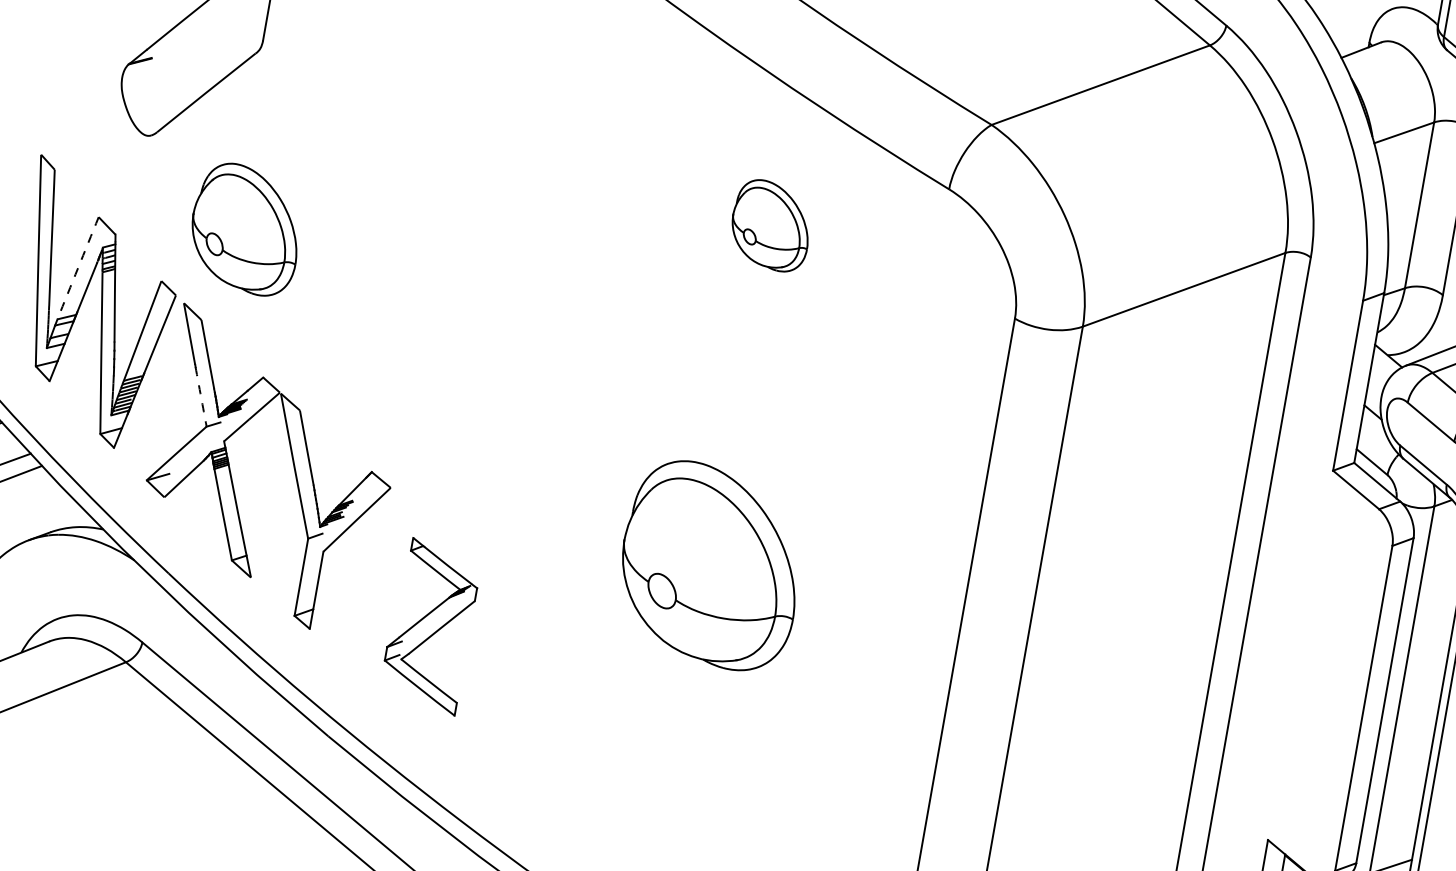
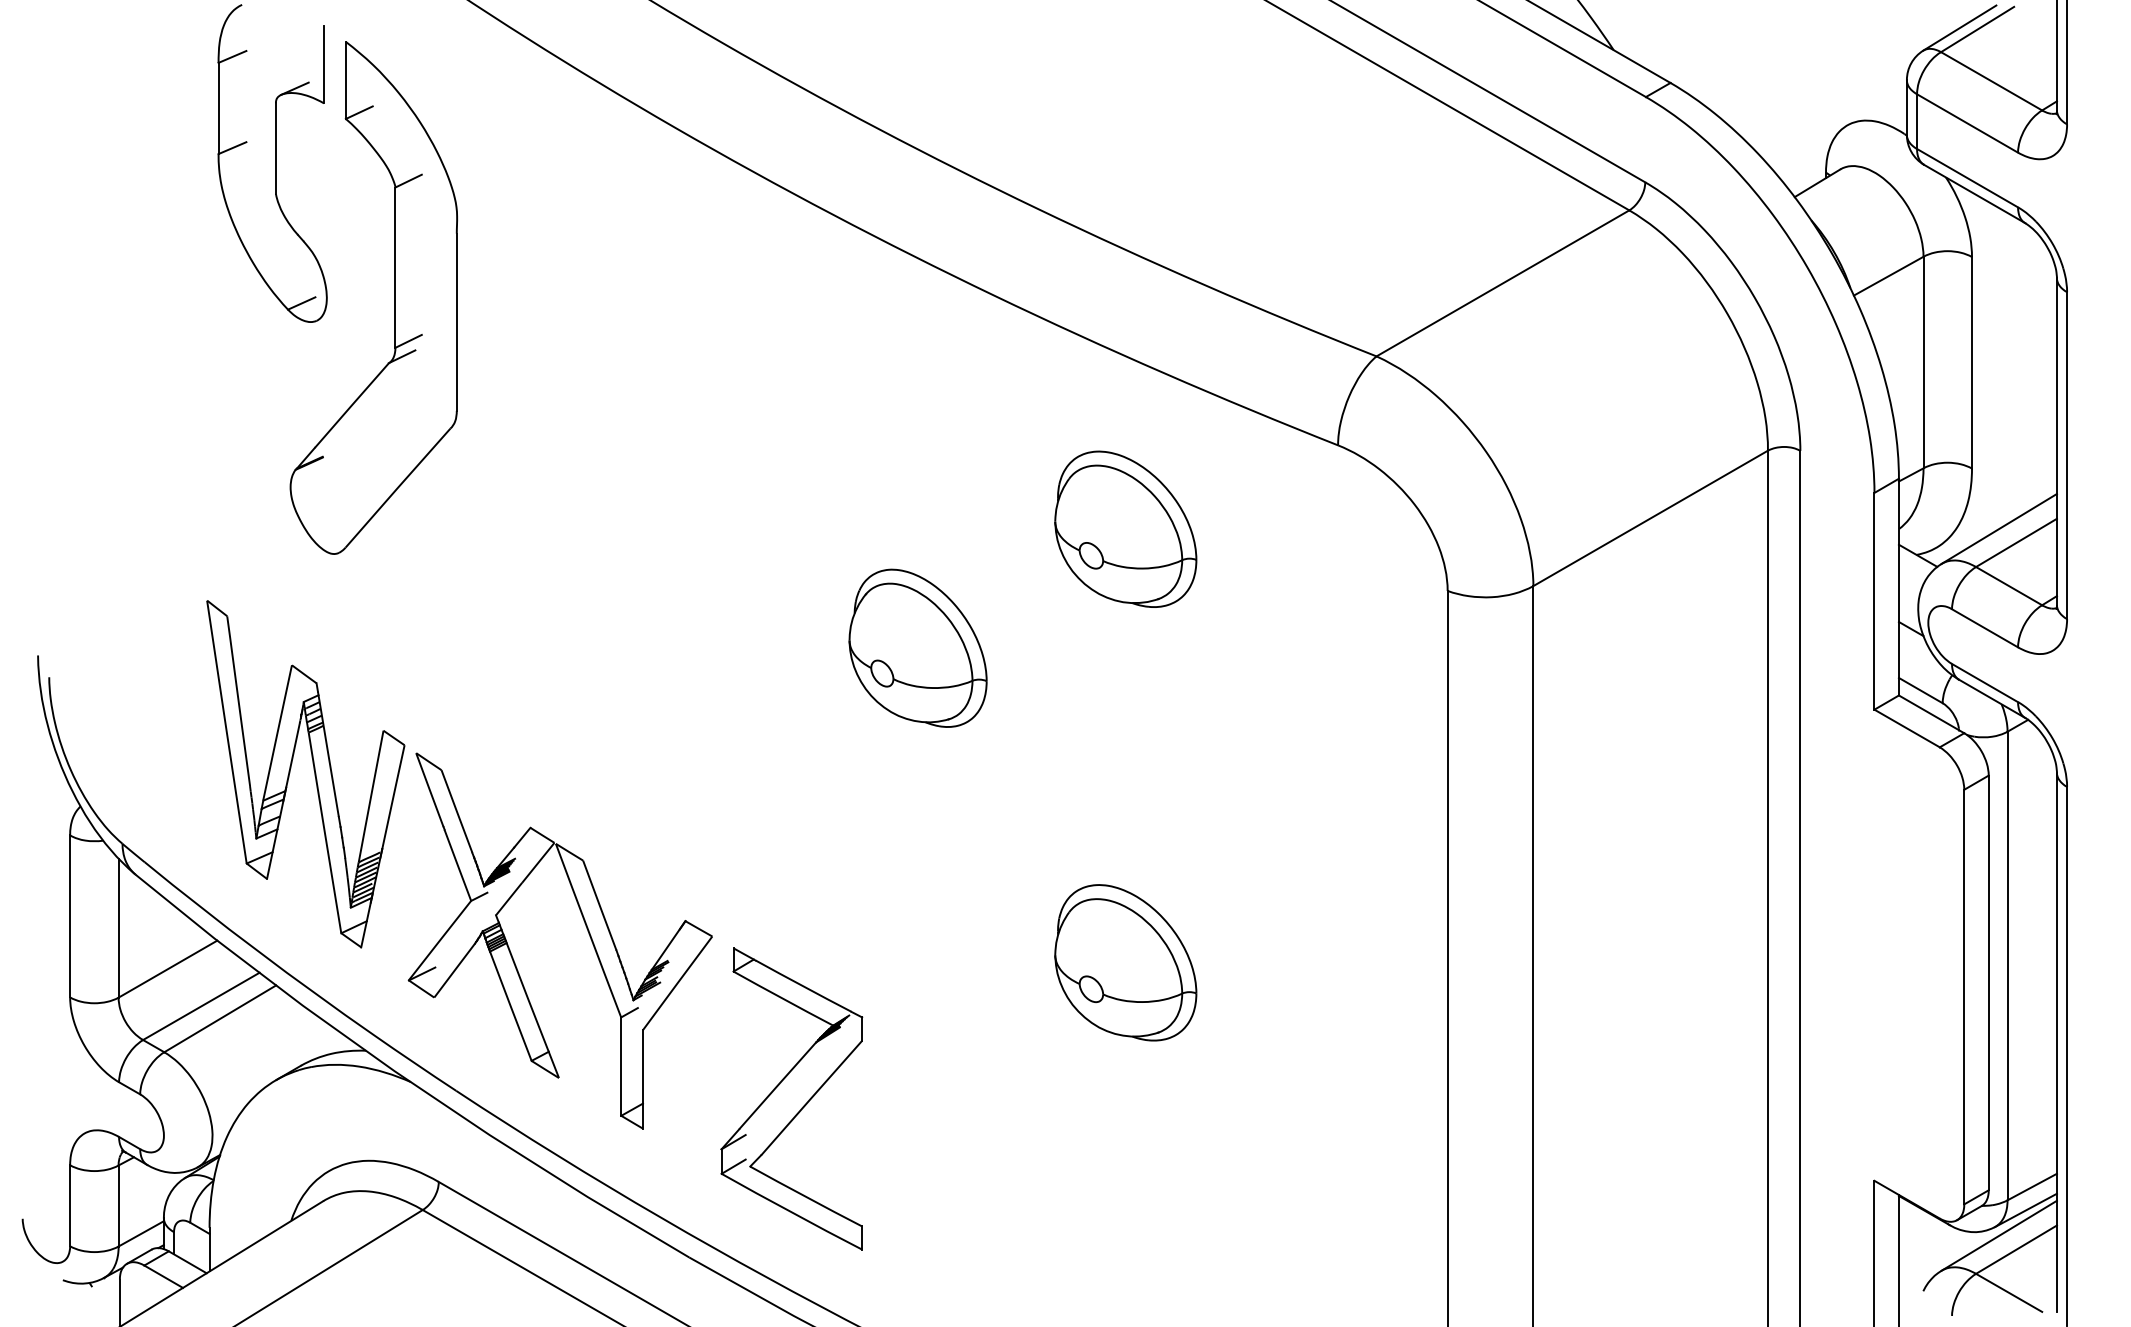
part: (771, 225) -> (1125, 528), size x1.43
part: (245, 228) -> (917, 647), moved
arc: (78, 267) -> (277, 732), dashed -> solid
arc: (200, 396) -> (457, 865), dashed -> solid
part: (711, 565) -> (1125, 962), size x0.62
part: (430, 625) -> (791, 1098), size x1.43

